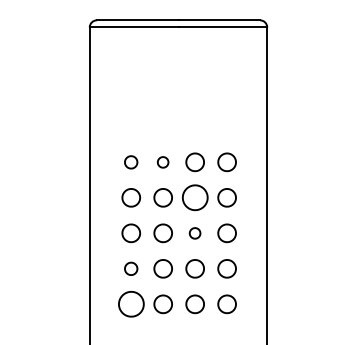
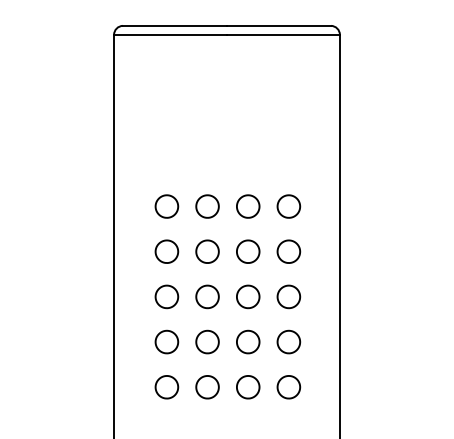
part: (130, 162) -> (165, 206), size x1.43
part: (162, 162) -> (206, 206), size x1.67
part: (194, 197) -> (247, 251), size x0.71
part: (194, 233) -> (247, 297), size x1.67
part: (130, 268) -> (165, 341), size x1.43
part: (130, 304) -> (165, 387), size x0.71

